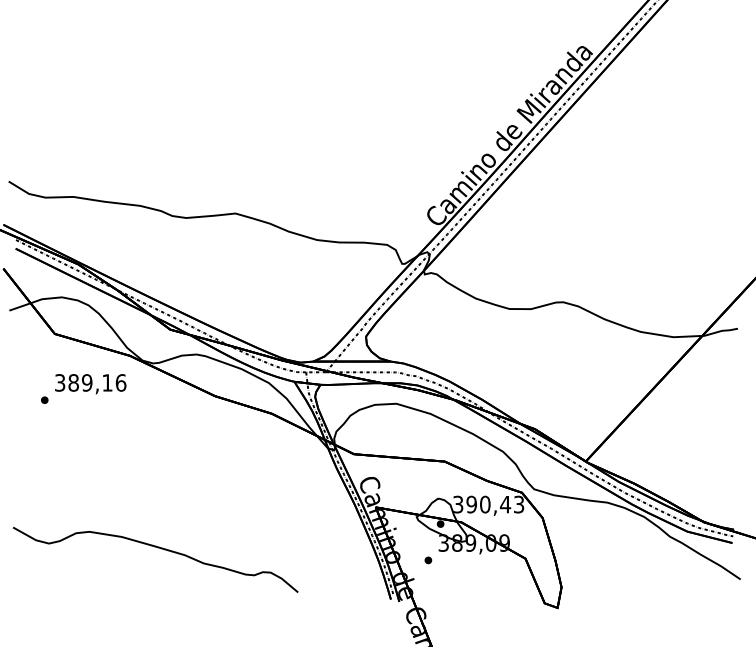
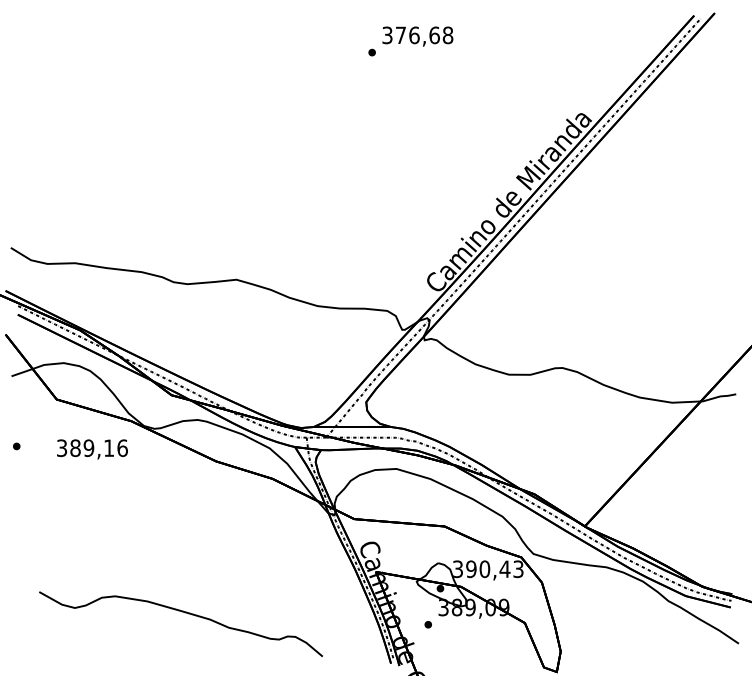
part: (44, 400) -> (16, 446), moved
curve: (156, 548) -> (181, 612), moved

